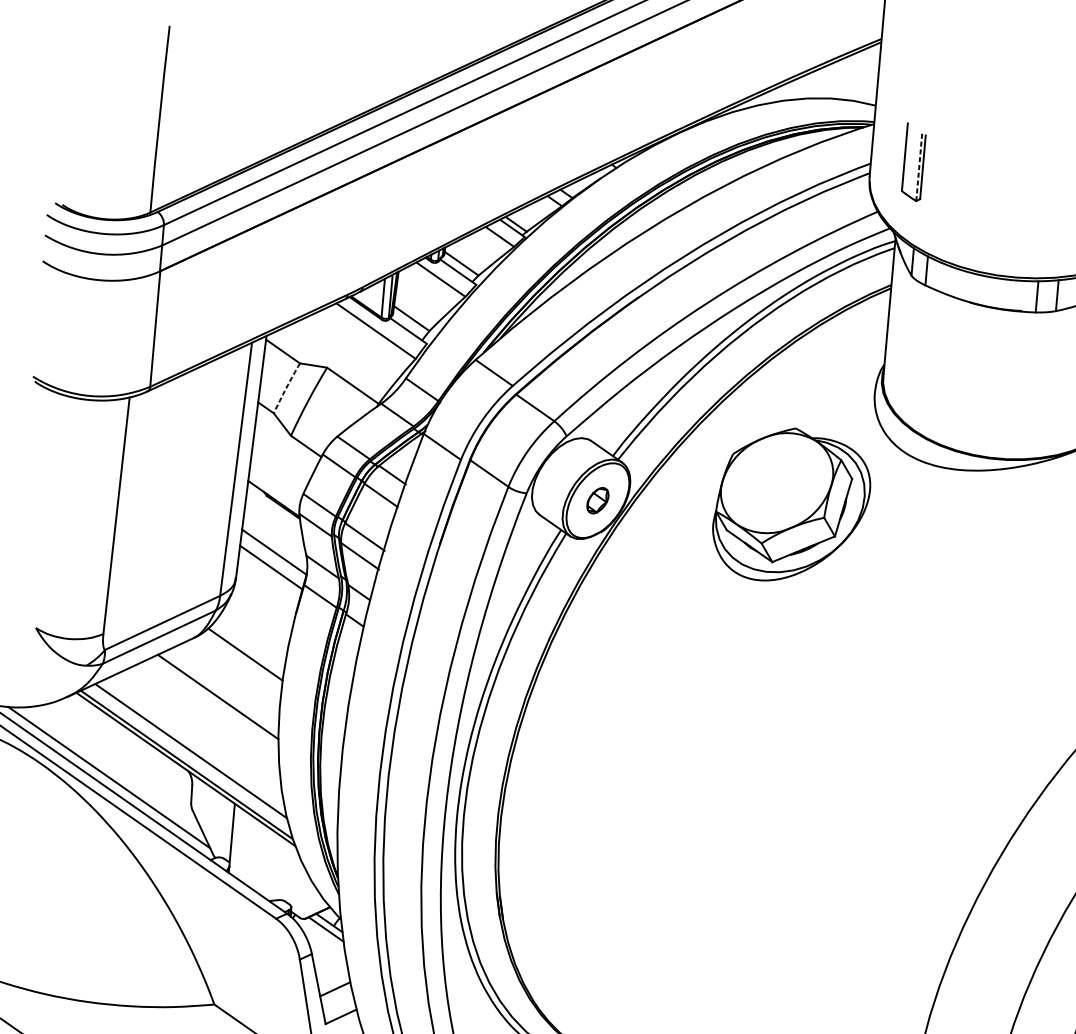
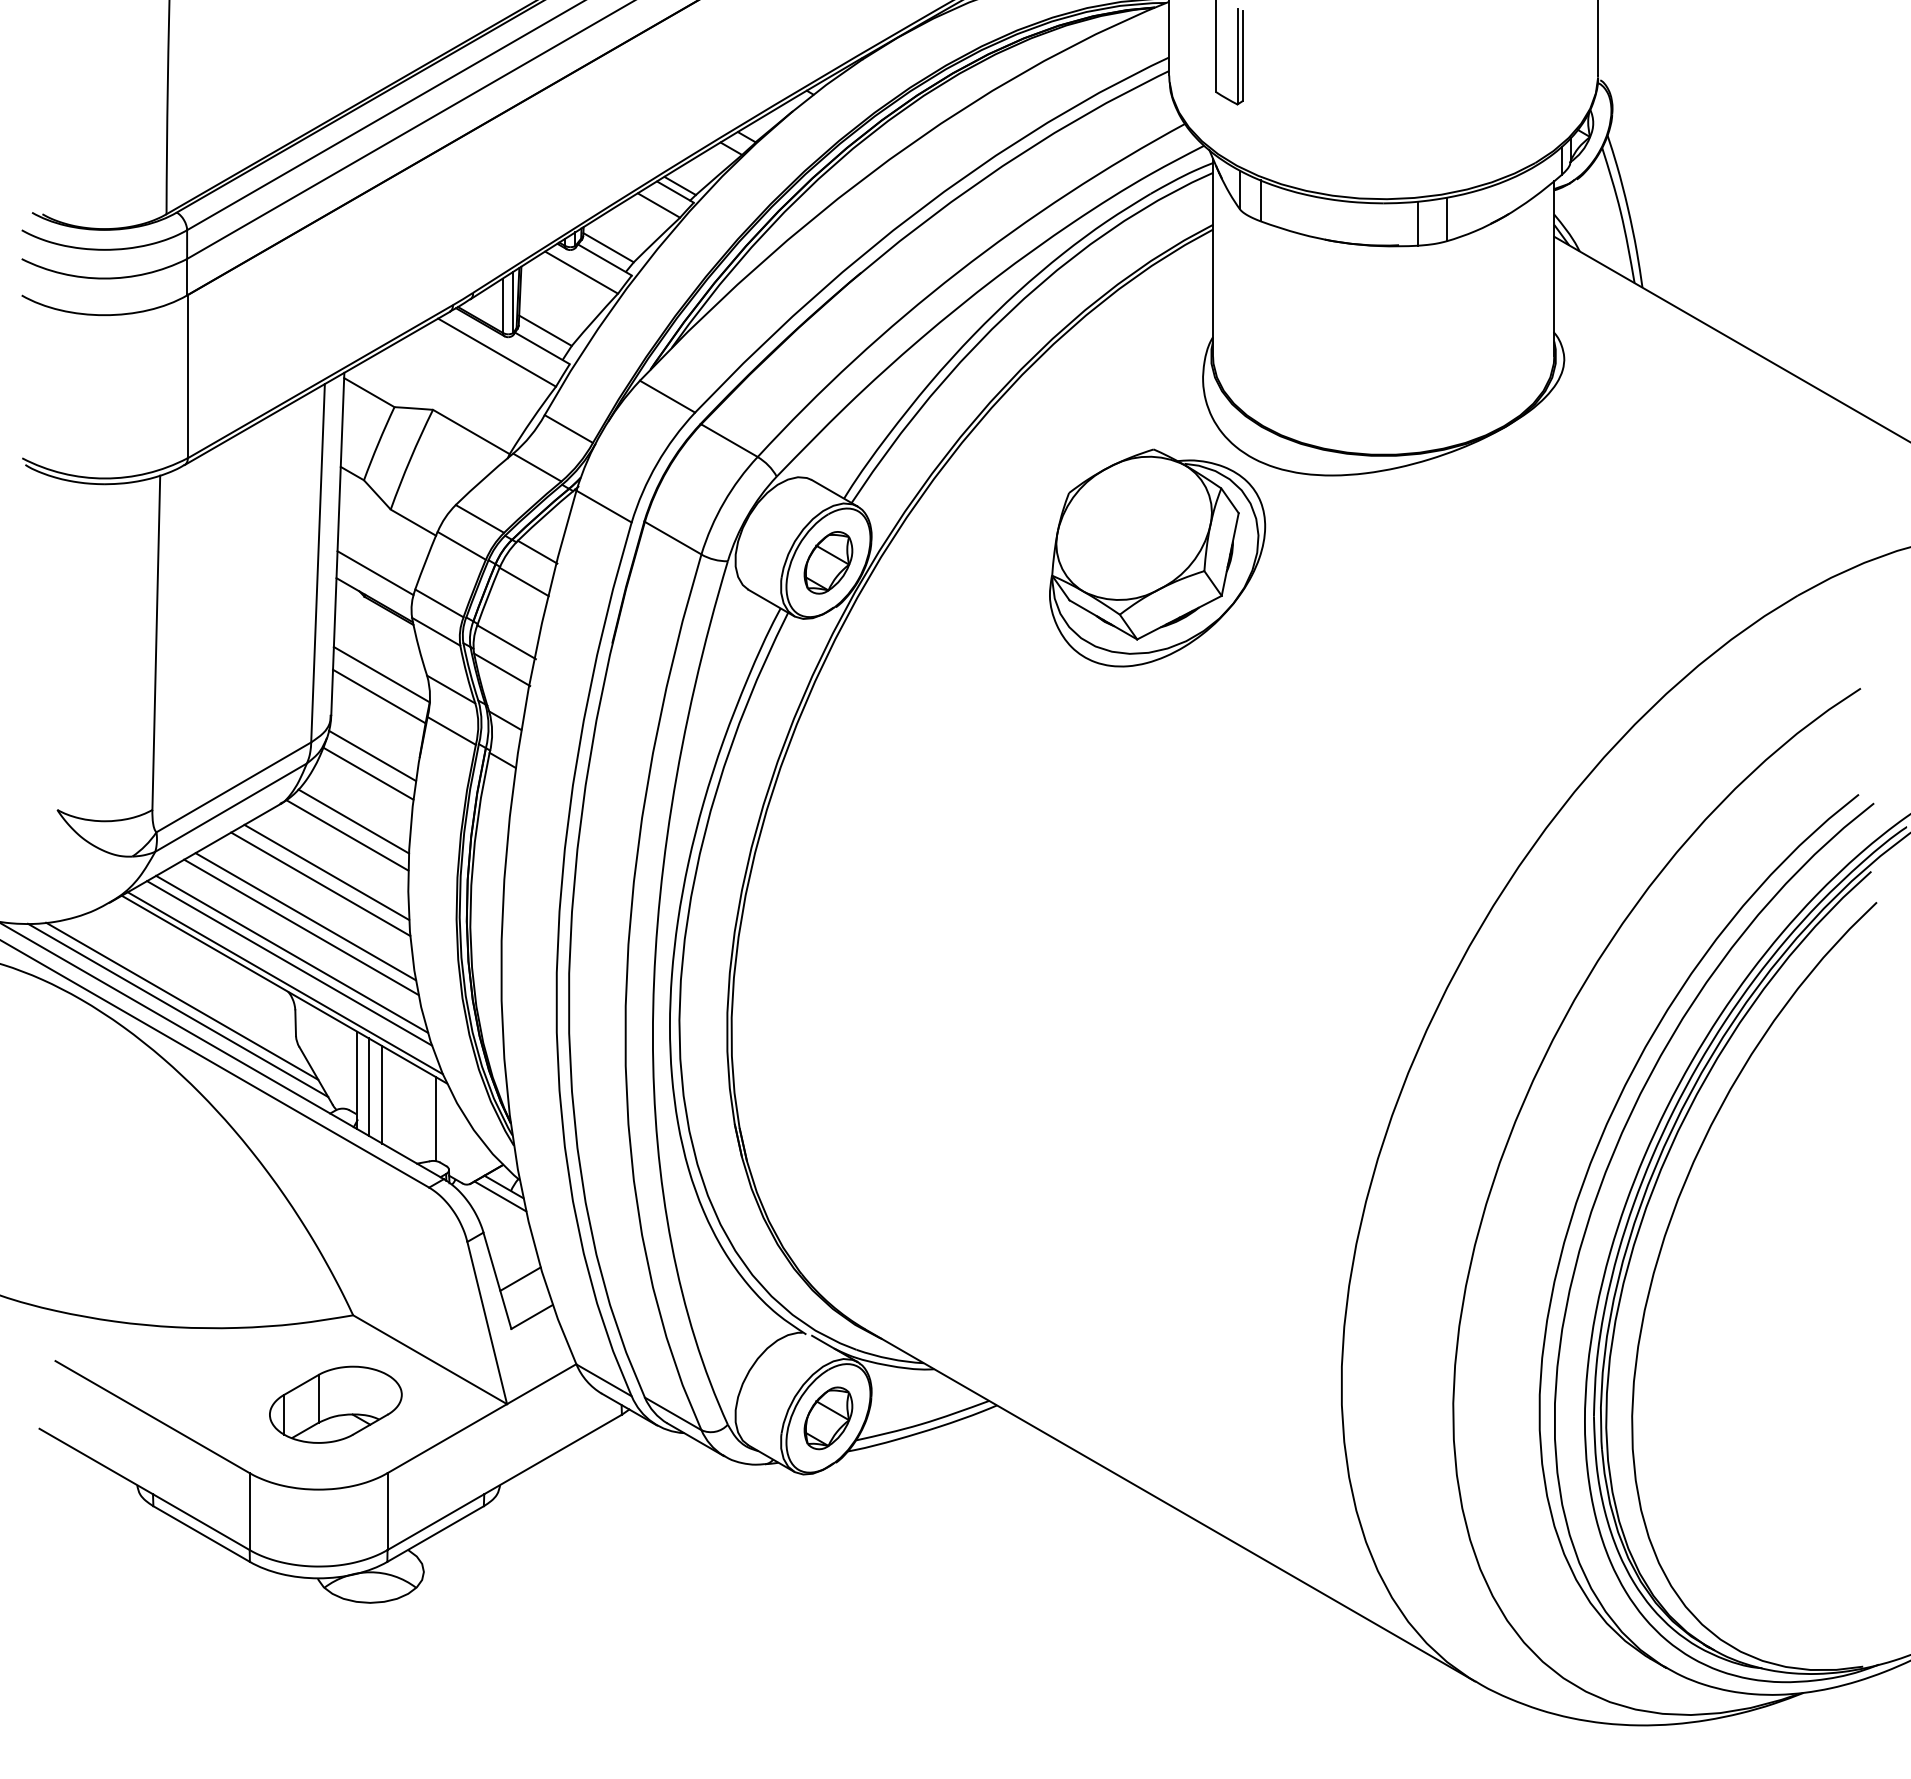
line: (919, 167) -> (1237, 56), dashed -> solid
arc: (286, 388) -> (378, 443), dashed -> solid
line: (276, 480) -> (375, 573), added
part: (597, 500) -> (828, 562), size x1.67
part: (791, 505) -> (1157, 557), moved
line: (262, 608) -> (372, 755), added
line: (258, 621) -> (368, 773), added
line: (240, 664) -> (347, 835), added
line: (222, 689) -> (326, 872), added
line: (205, 718) -> (305, 916), added
line: (201, 725) -> (301, 926), added
line: (193, 744) -> (292, 953), added
line: (112, 770) -> (182, 1000), added
line: (239, 843) -> (368, 1086), added
line: (248, 849) -> (382, 1094), added
line: (284, 870) -> (435, 1118), added

